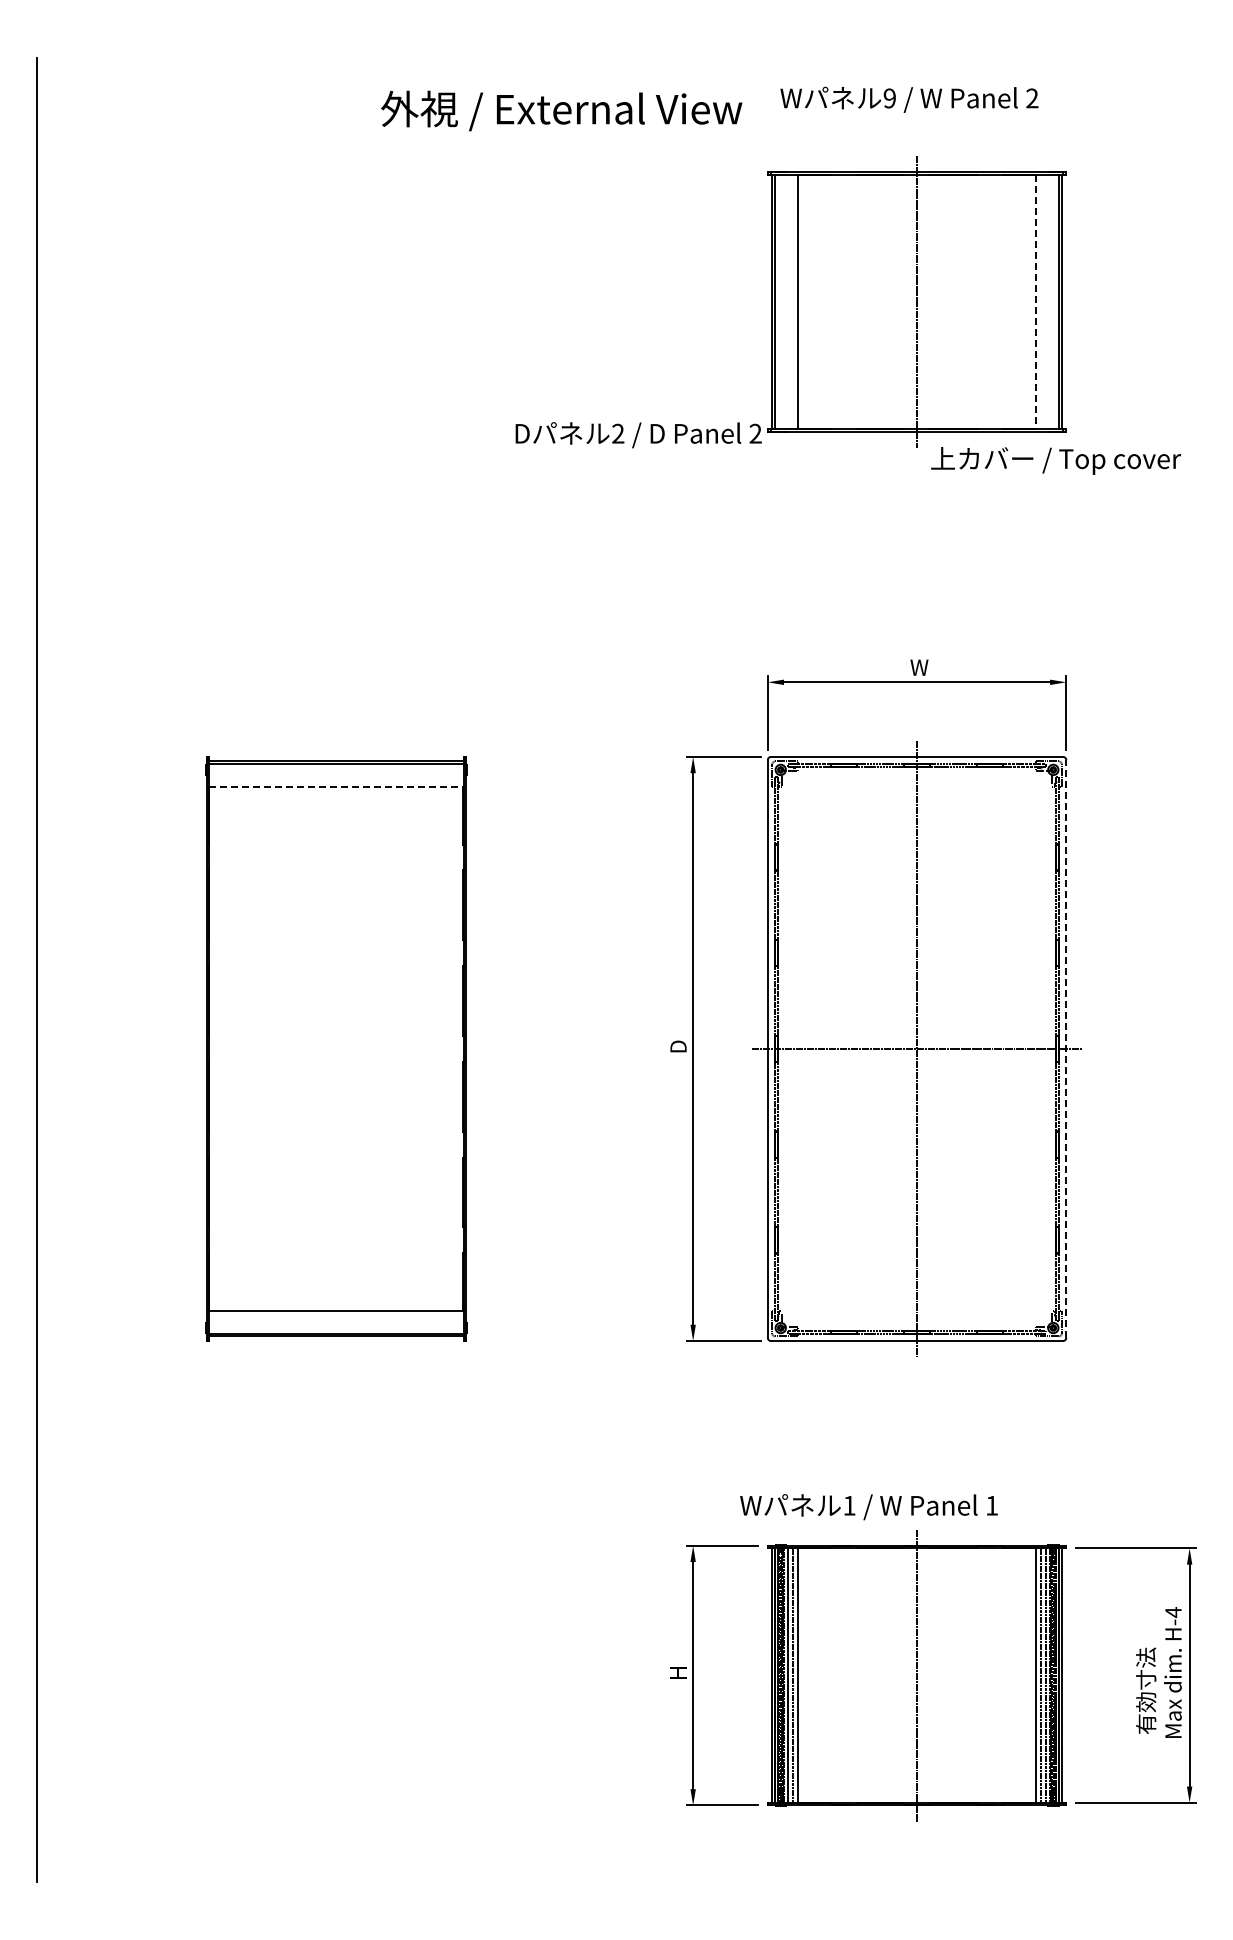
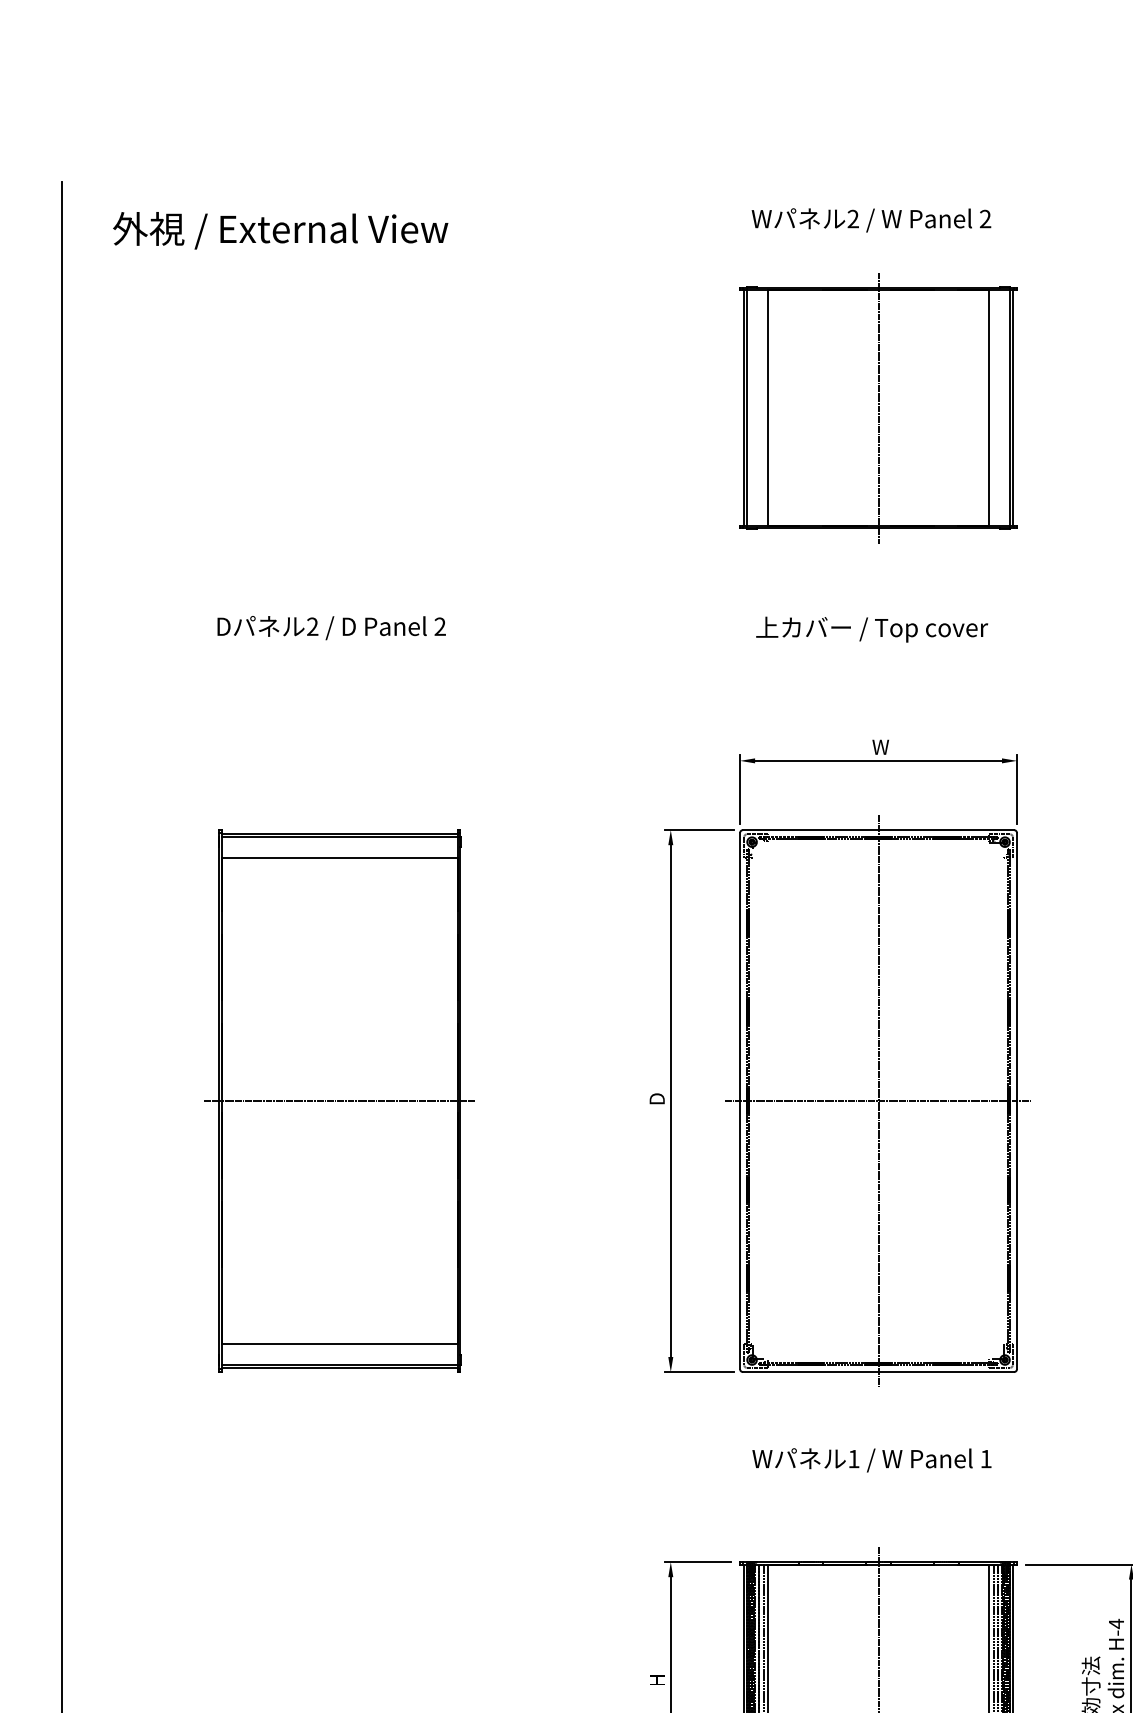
text: (889, 98) -> (852, 219), 9 -> 2
text: (561, 110) -> (280, 230), moved
line: (1035, 302) -> (988, 408), dashed -> solid
text: (638, 435) -> (331, 628), moved
text: (1056, 460) -> (872, 629), moved
line: (336, 787) -> (339, 858), dashed -> solid
line: (336, 1048) -> (339, 1100), added
line: (1066, 1048) -> (1017, 1100), dashed -> solid
text: (868, 1507) -> (871, 1460), moved

